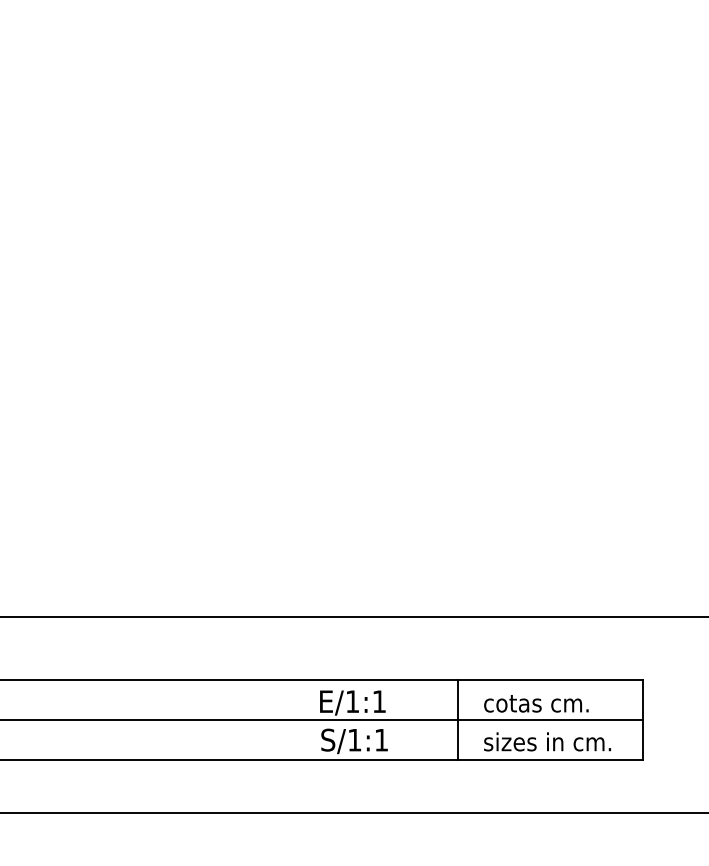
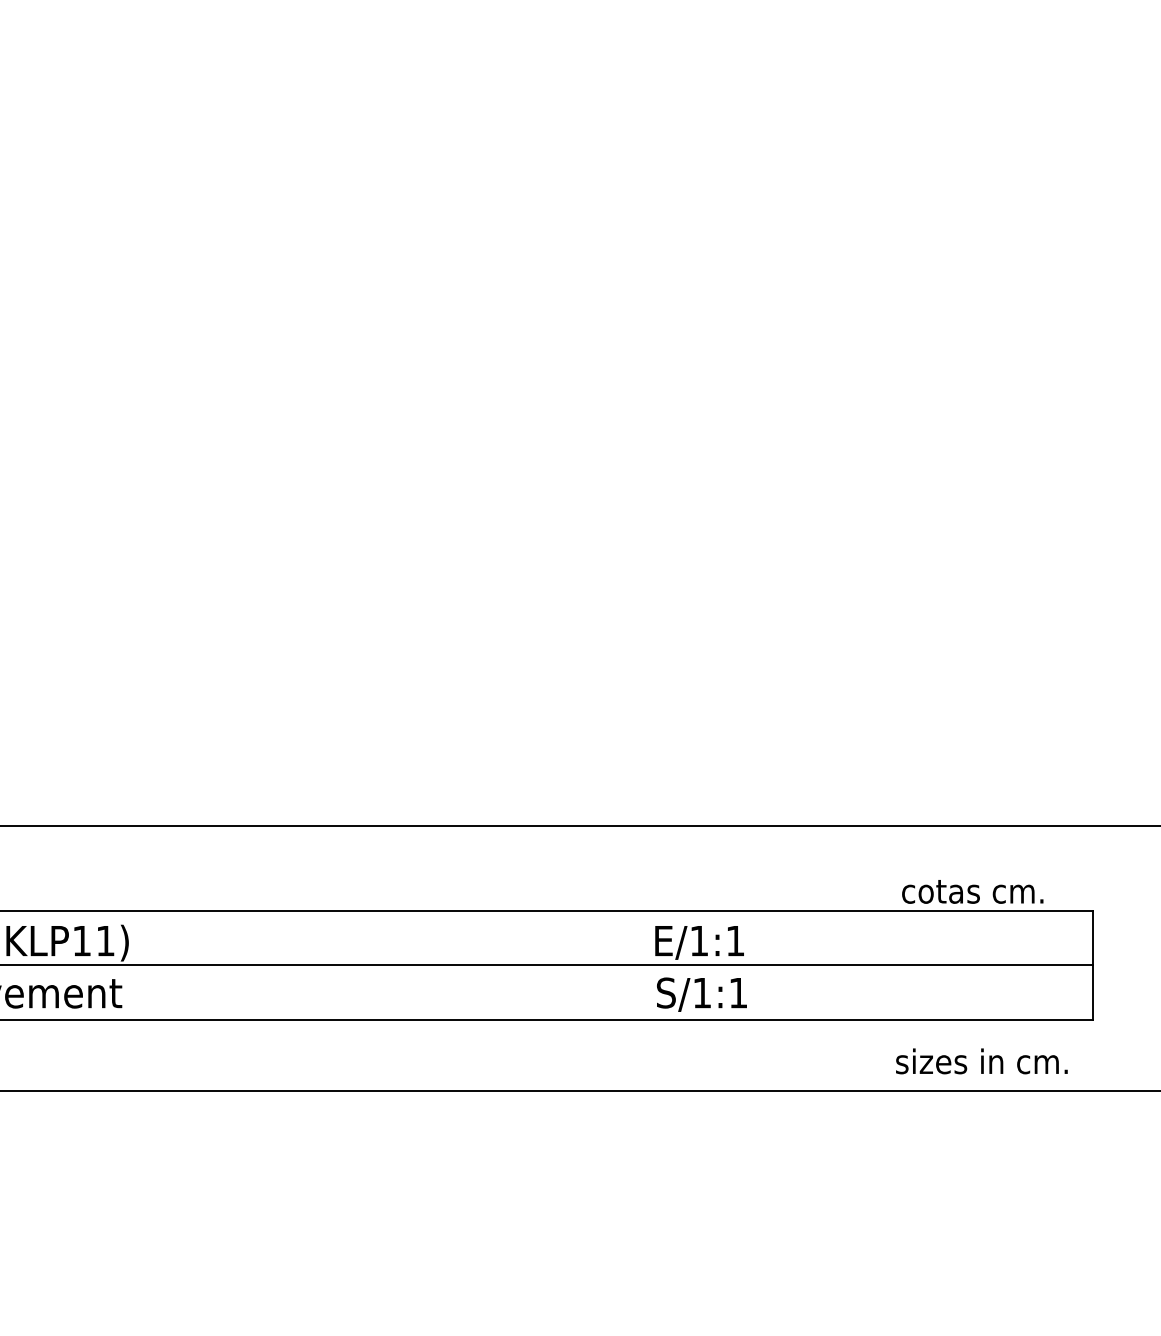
text: (536, 703) -> (972, 891), moved
line: (457, 719) -> (841, 965), removed
text: (547, 741) -> (981, 1061), moved

